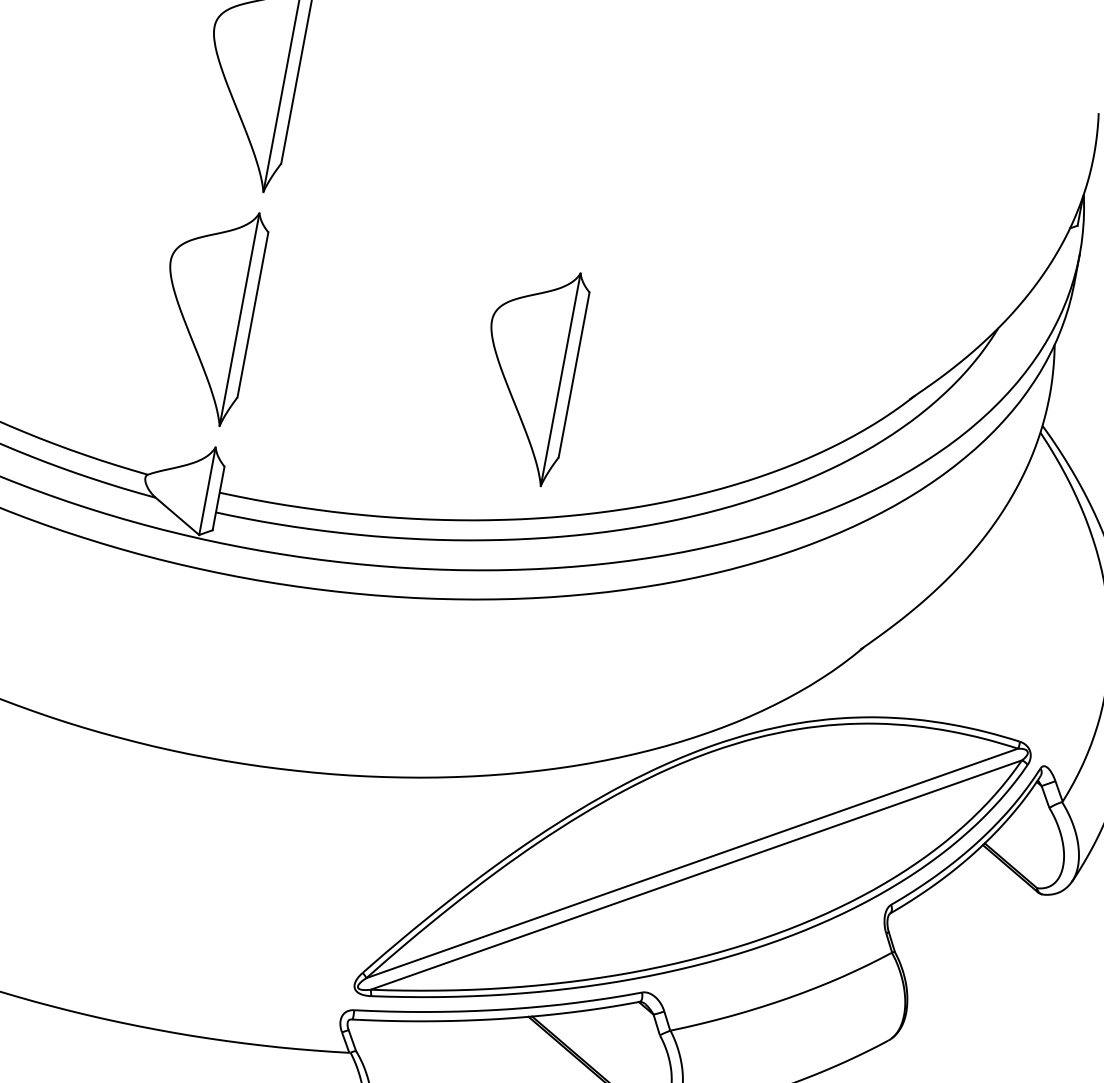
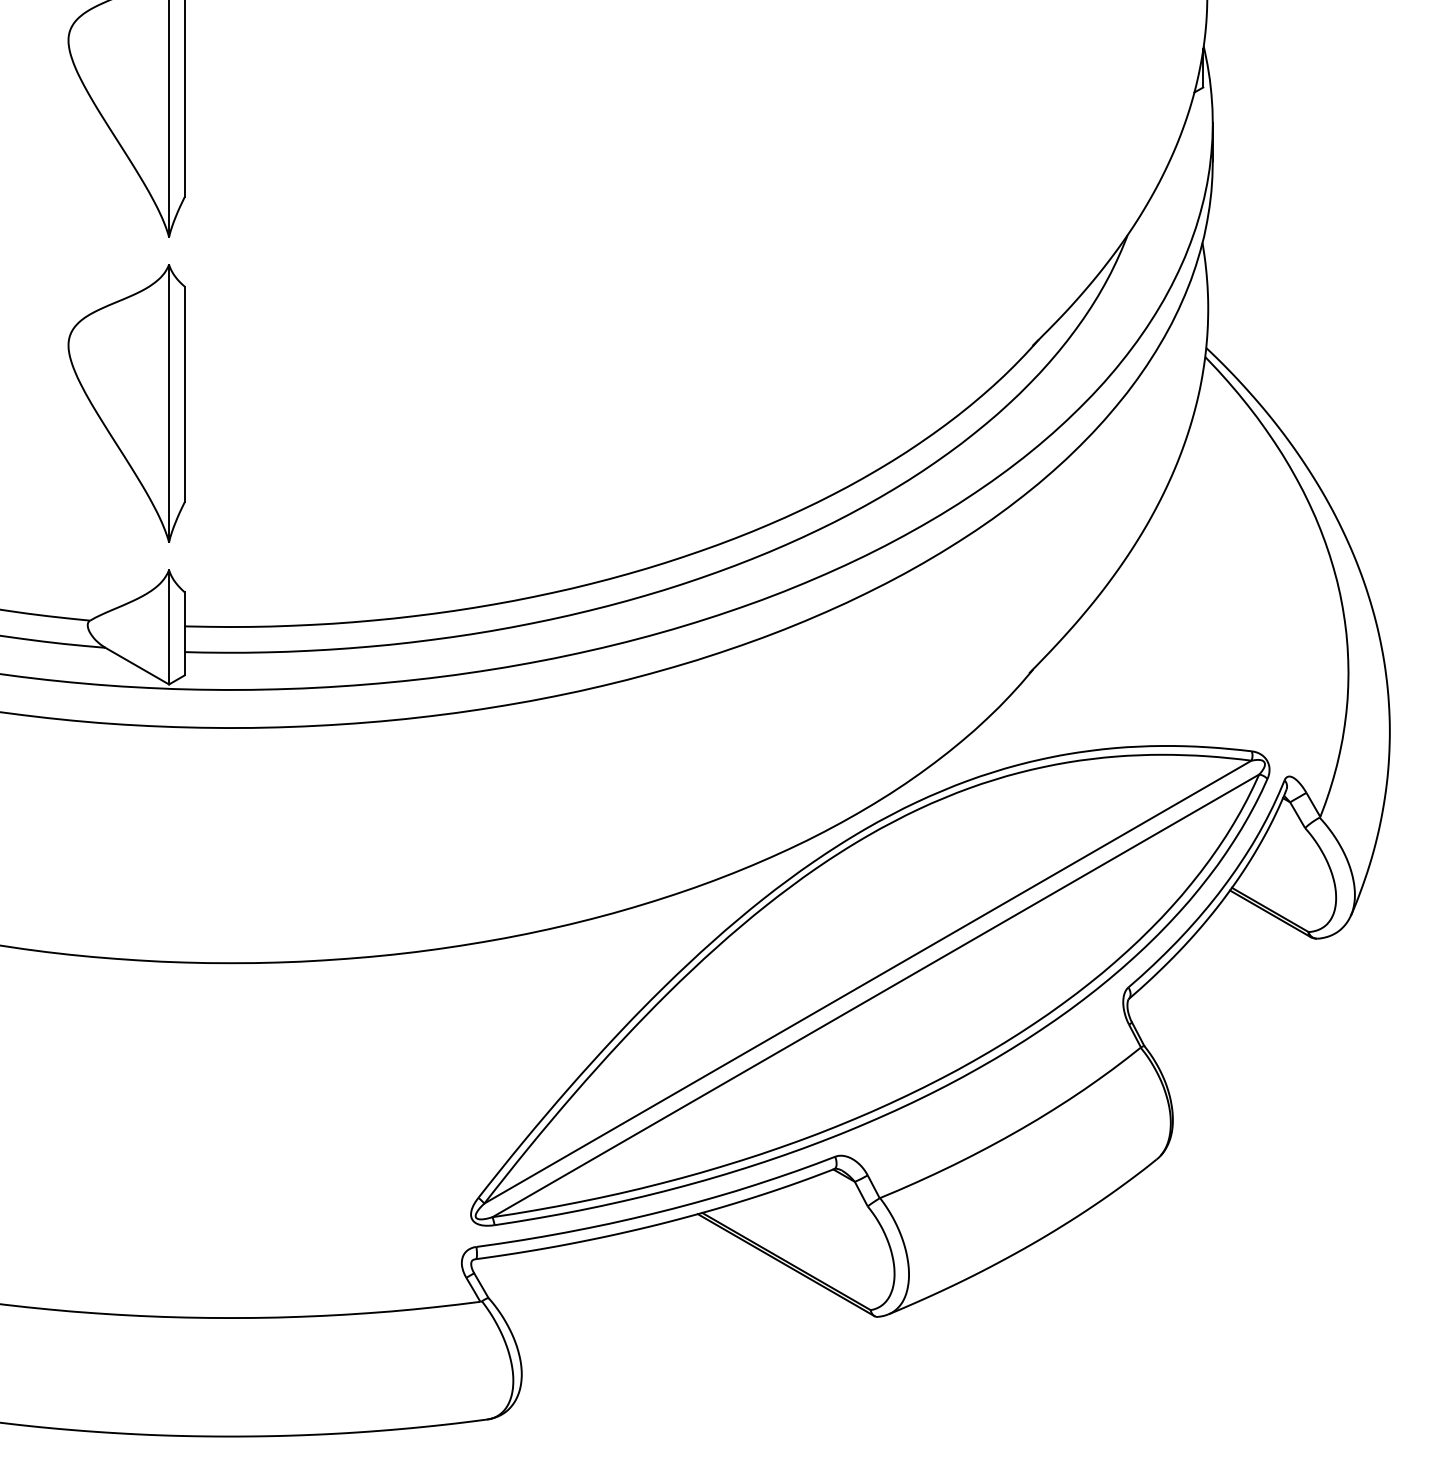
part: (528, 373) -> (545, 403), removed

